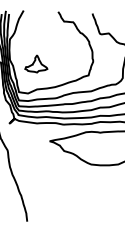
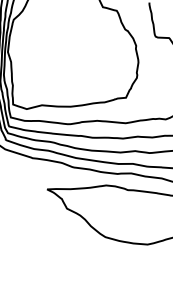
part: (36, 63) -> (48, 64), removed

